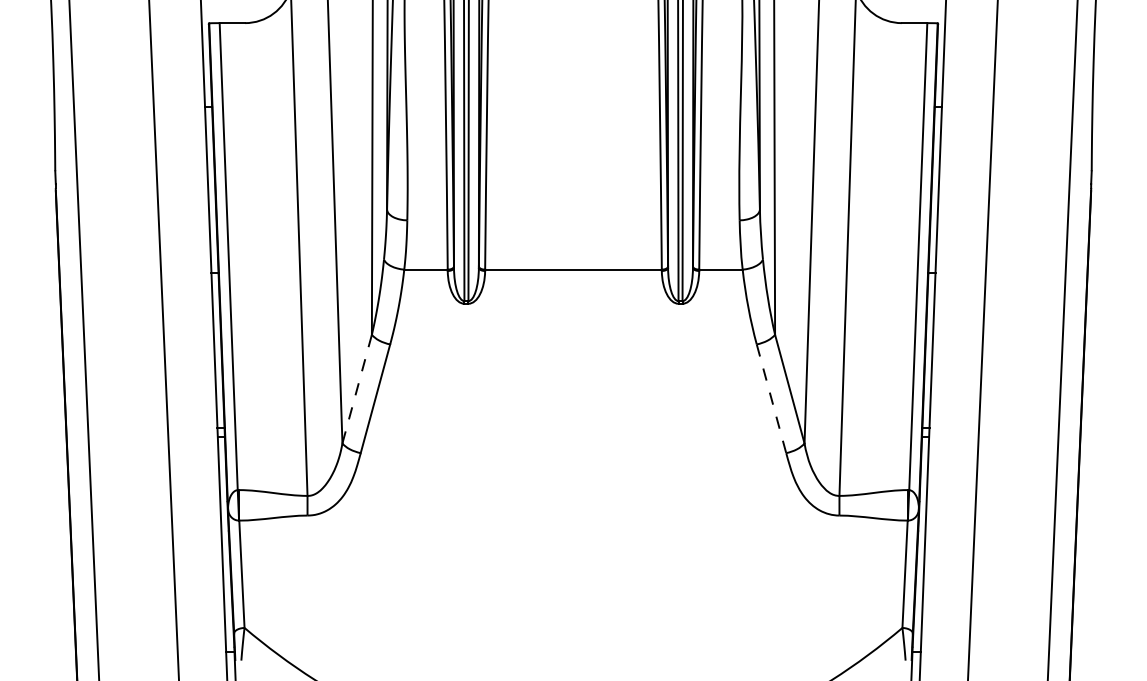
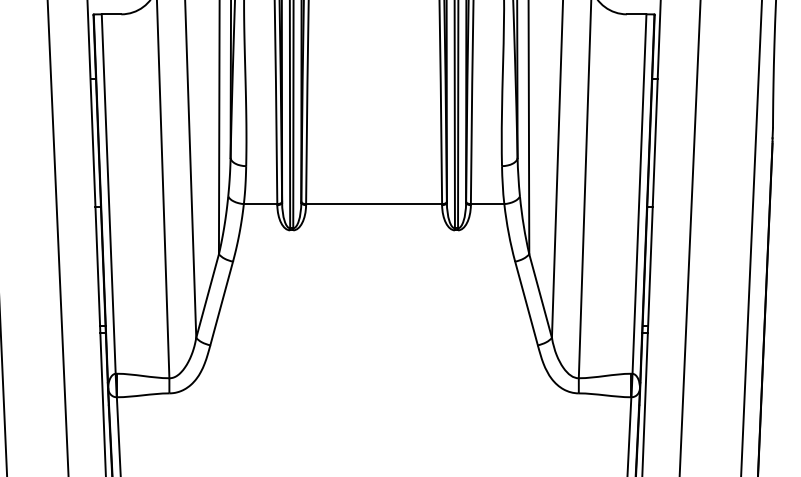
line: (357, 388) -> (207, 295), dashed -> solid
line: (771, 399) -> (526, 304), dashed -> solid

